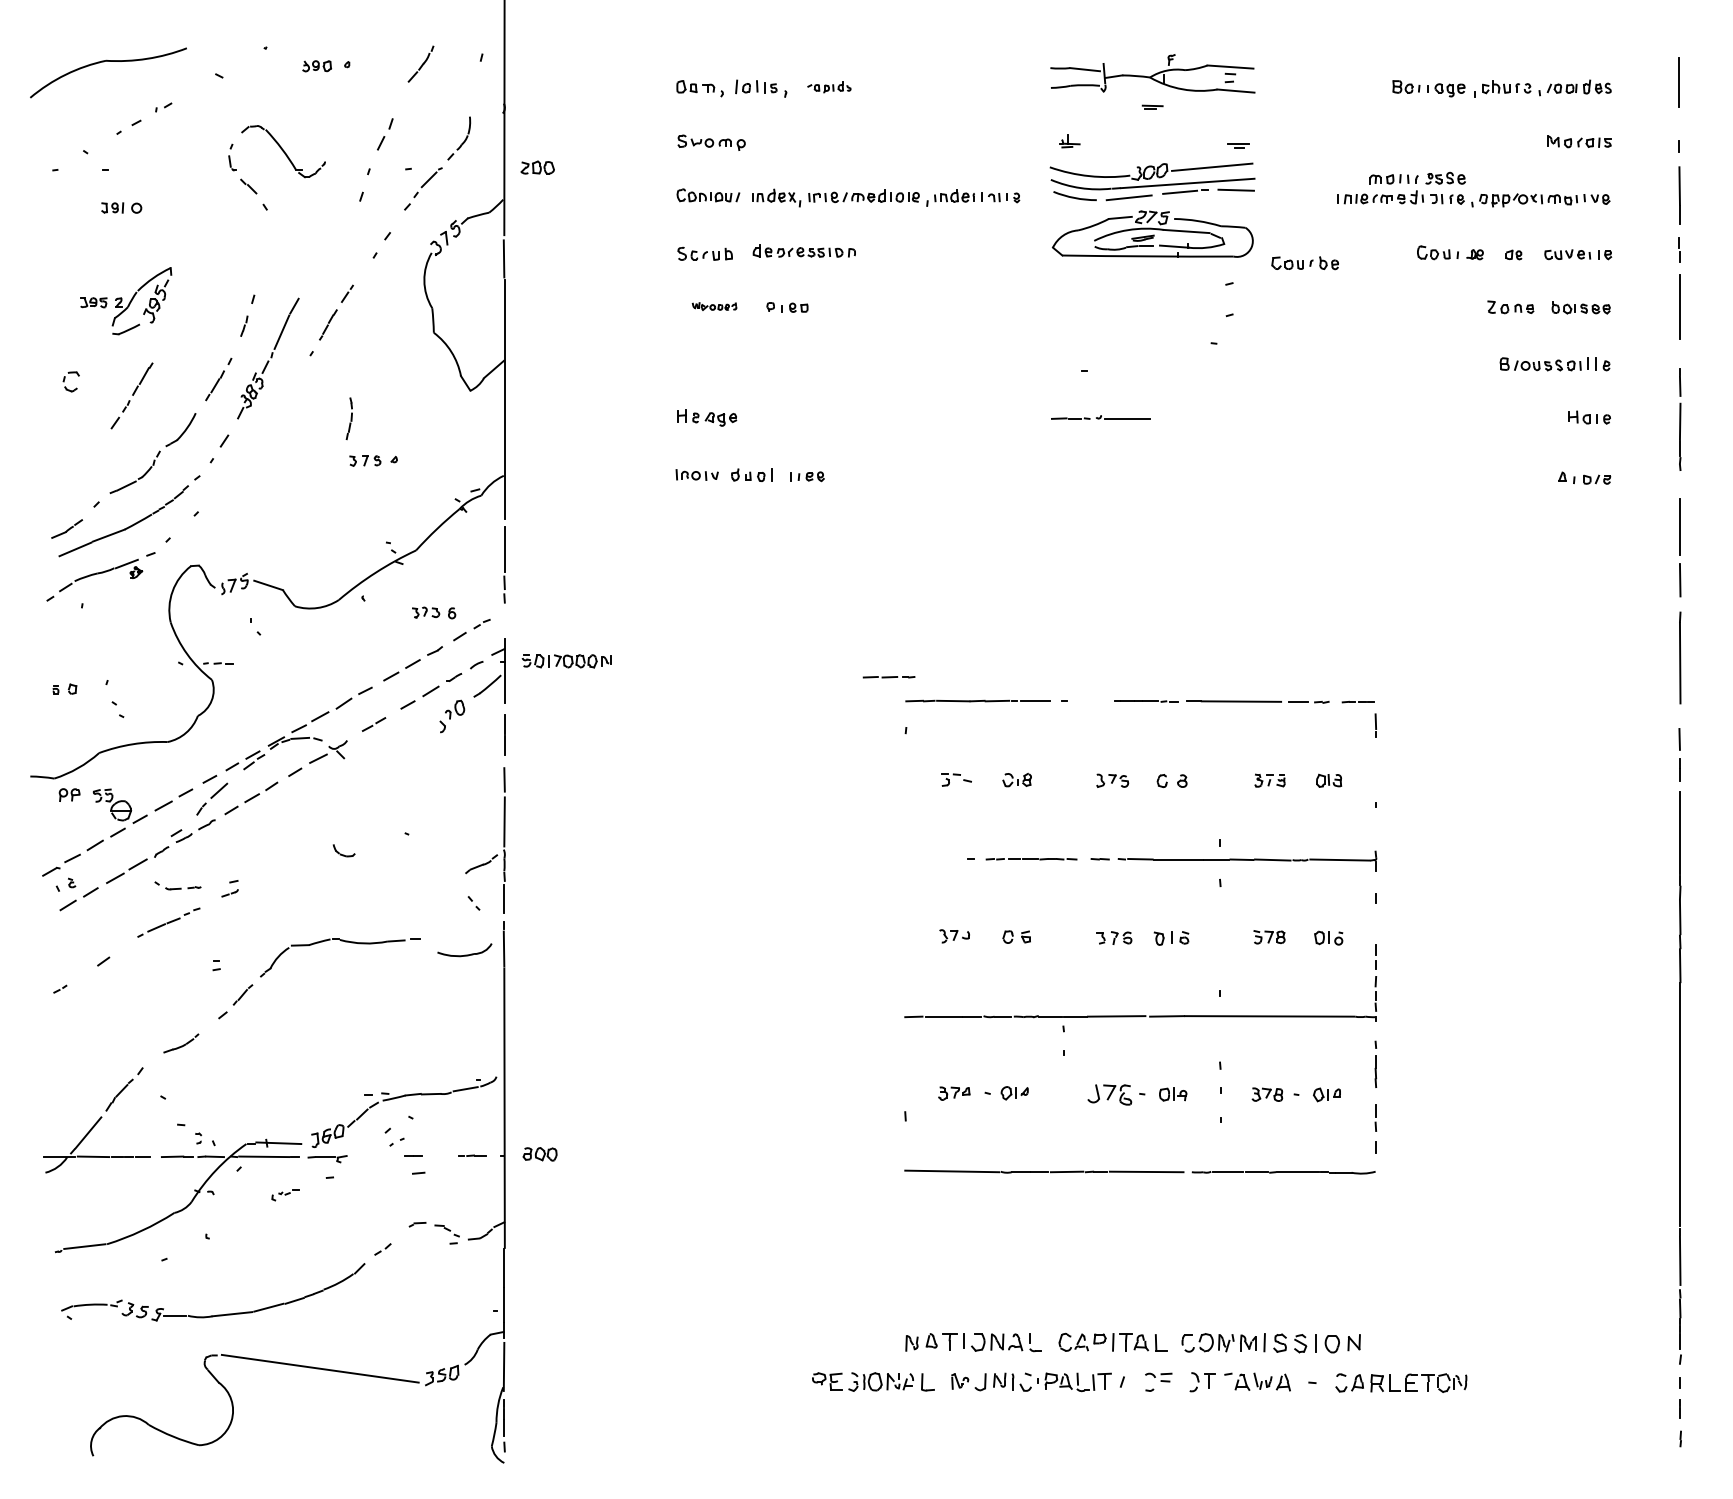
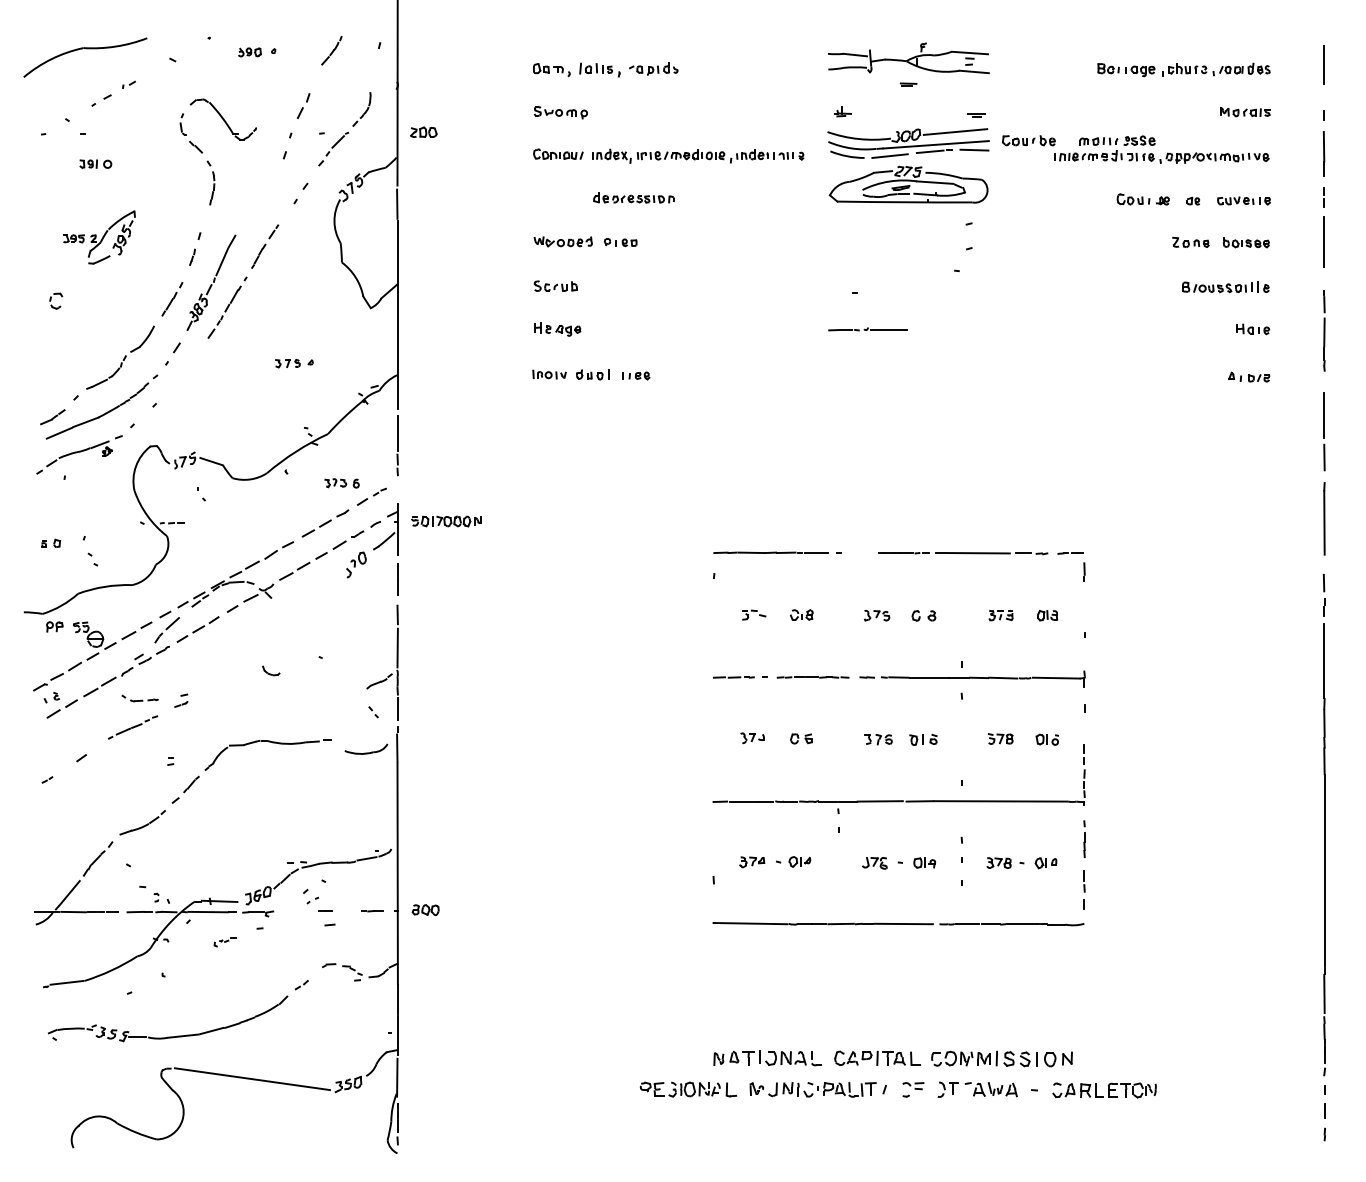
part: (829, 87) -> (653, 69), size x1.43
part: (704, 253) -> (555, 285), moved
part: (1304, 263) -> (1028, 140), moved
part: (714, 306) -> (563, 241), size x1.67
part: (131, 395) -> (224, 311), moved
part: (348, 418) -> (211, 188), moved
line: (888, 677) -> (733, 677), moved
part: (373, 724) -> (294, 571), size x1.67
part: (181, 1043) -> (143, 822), size x1.67
part: (1109, 1094) -> (874, 862), size x0.71

